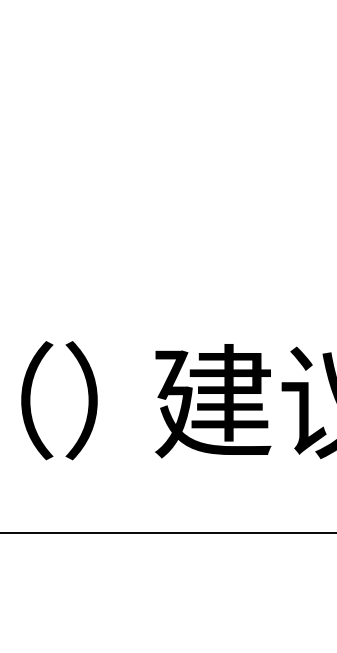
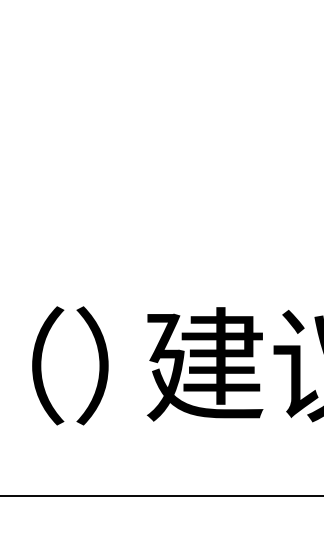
text: (59, 400) -> (70, 365), moved

